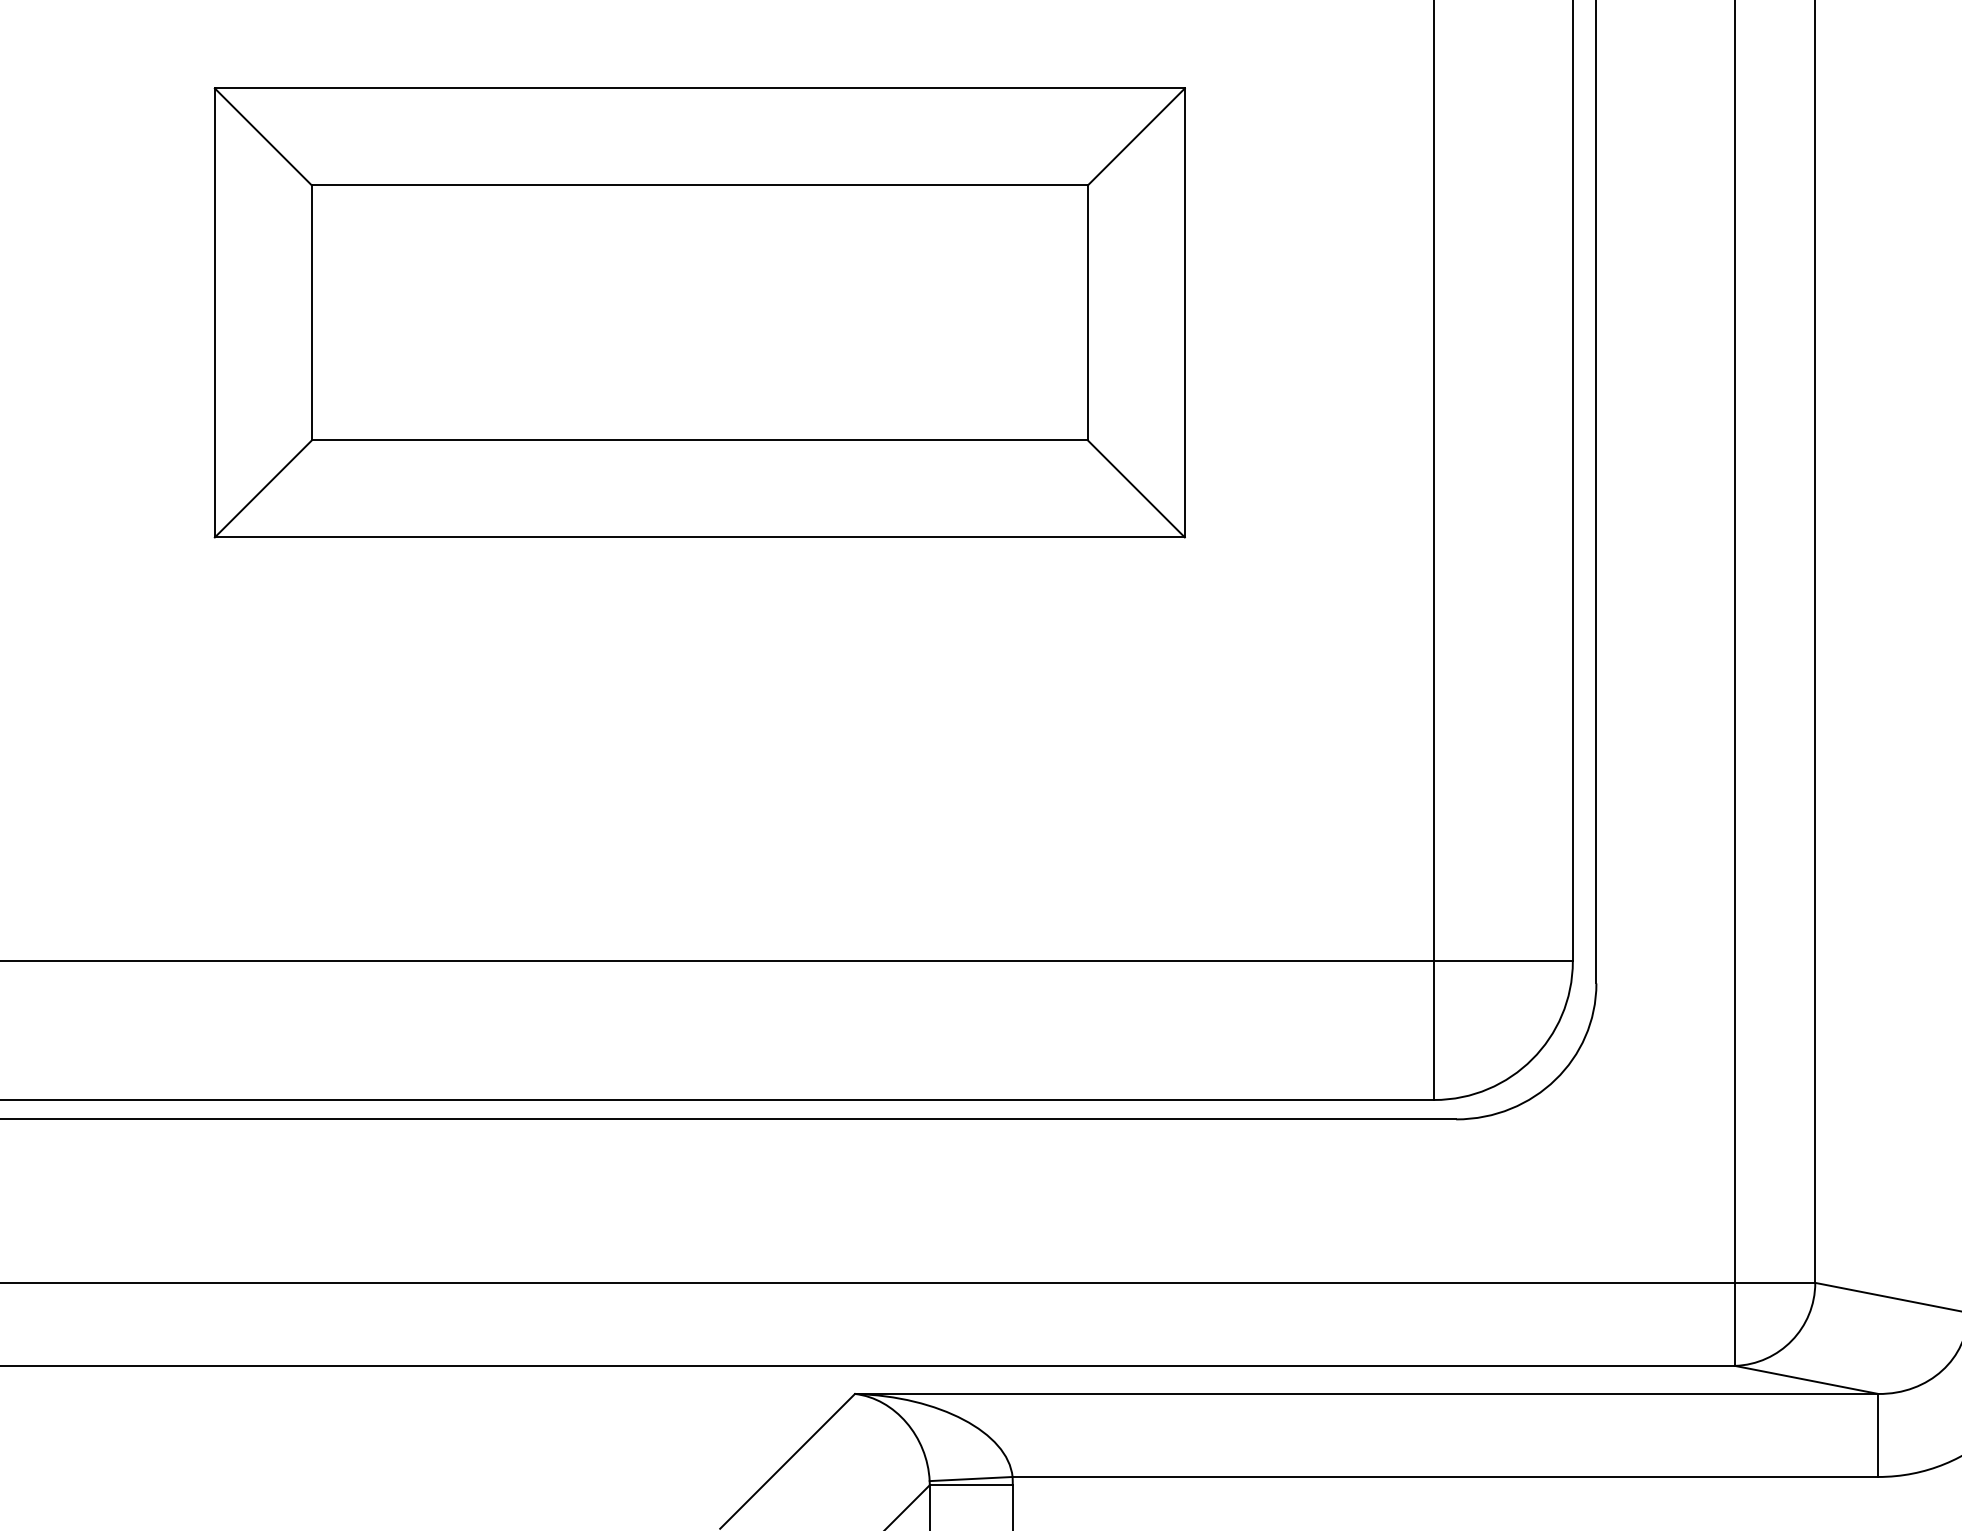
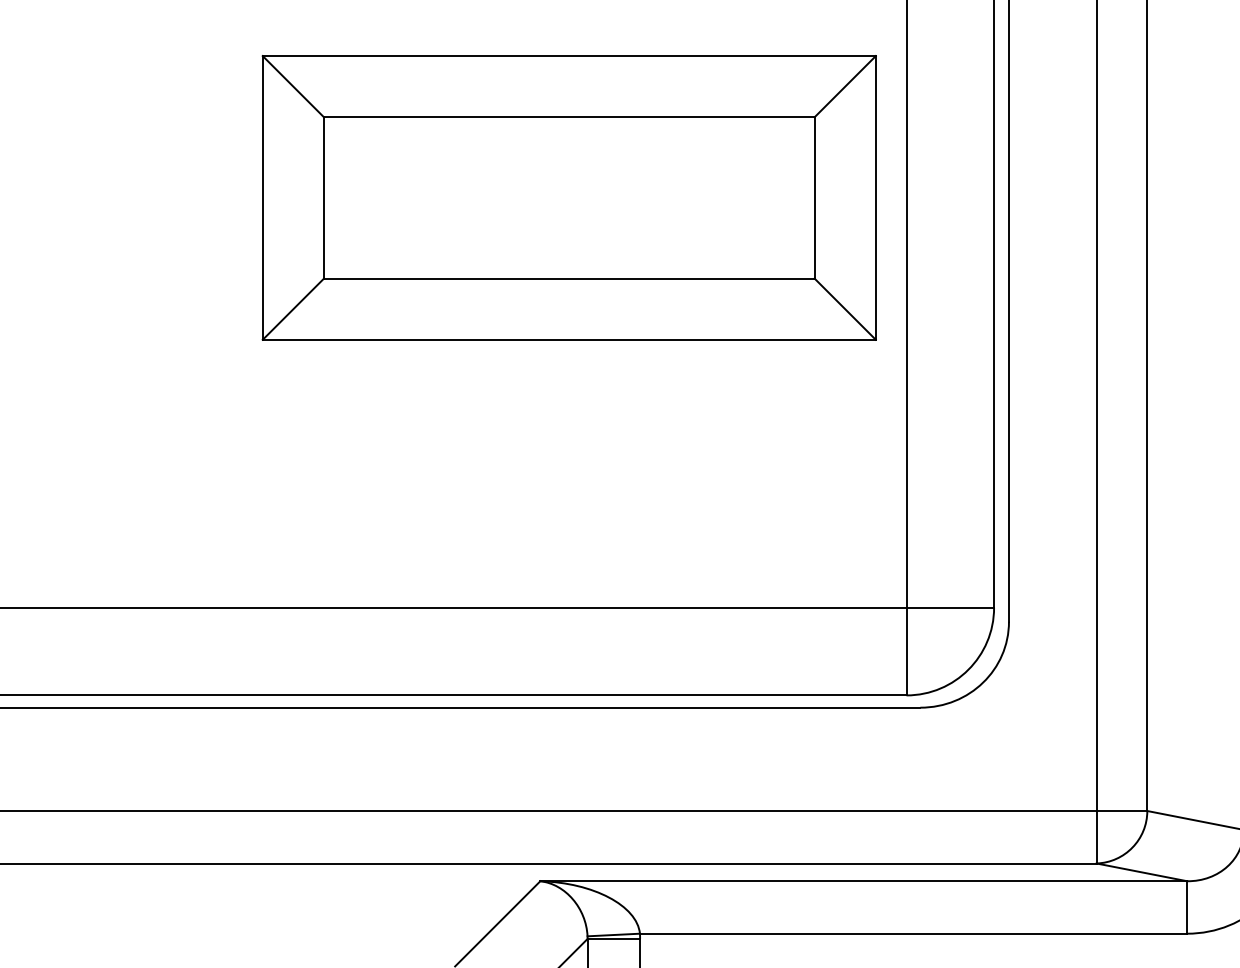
part: (698, 312) -> (568, 197), moved

